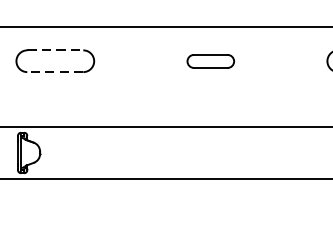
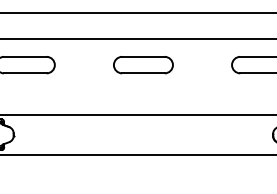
line: (55, 49) -> (25, 56), dashed -> solid
part: (210, 61) -> (143, 65), size x1.67
line: (54, 72) -> (24, 73), dashed -> solid

